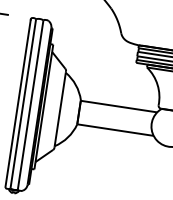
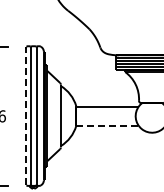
line: (18, 102) -> (26, 115), solid -> dashed
line: (116, 129) -> (108, 125), solid -> dashed

